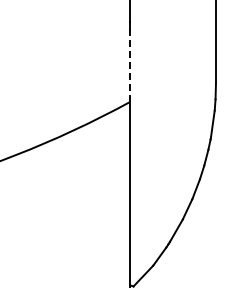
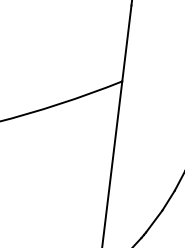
line: (130, 65) -> (127, 43), dashed -> solid

